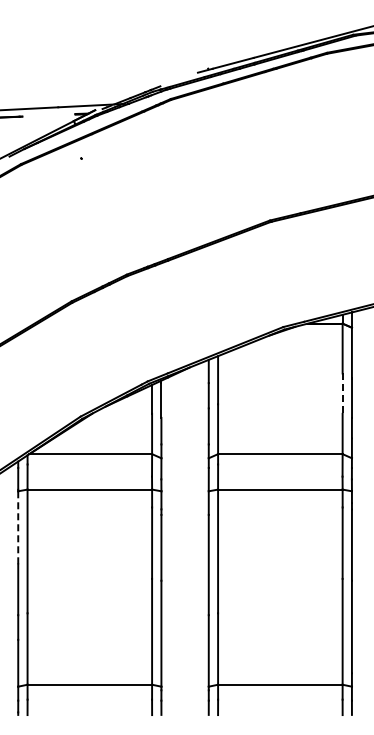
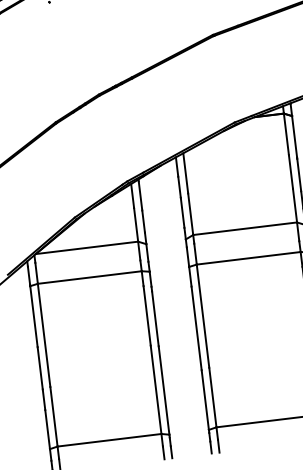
line: (342, 394) -> (290, 172), dashed -> solid
line: (18, 527) -> (34, 316), dashed -> solid

